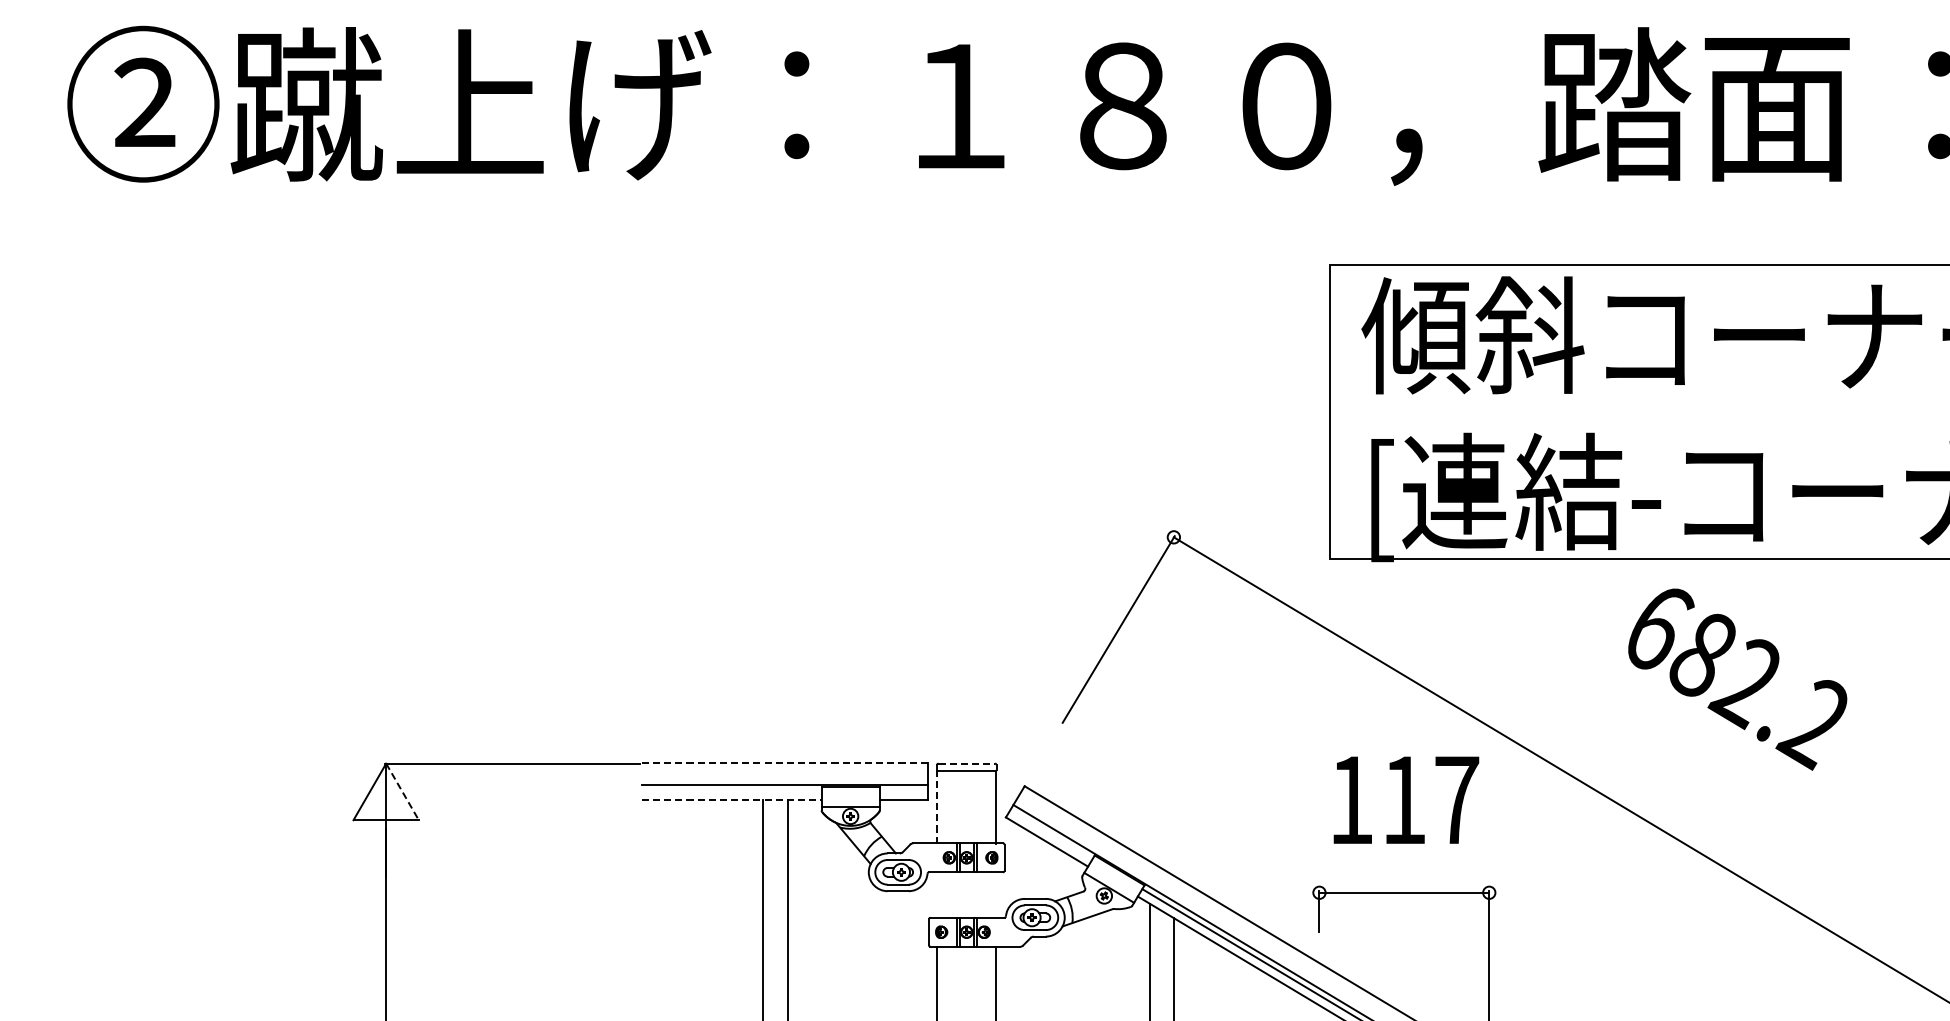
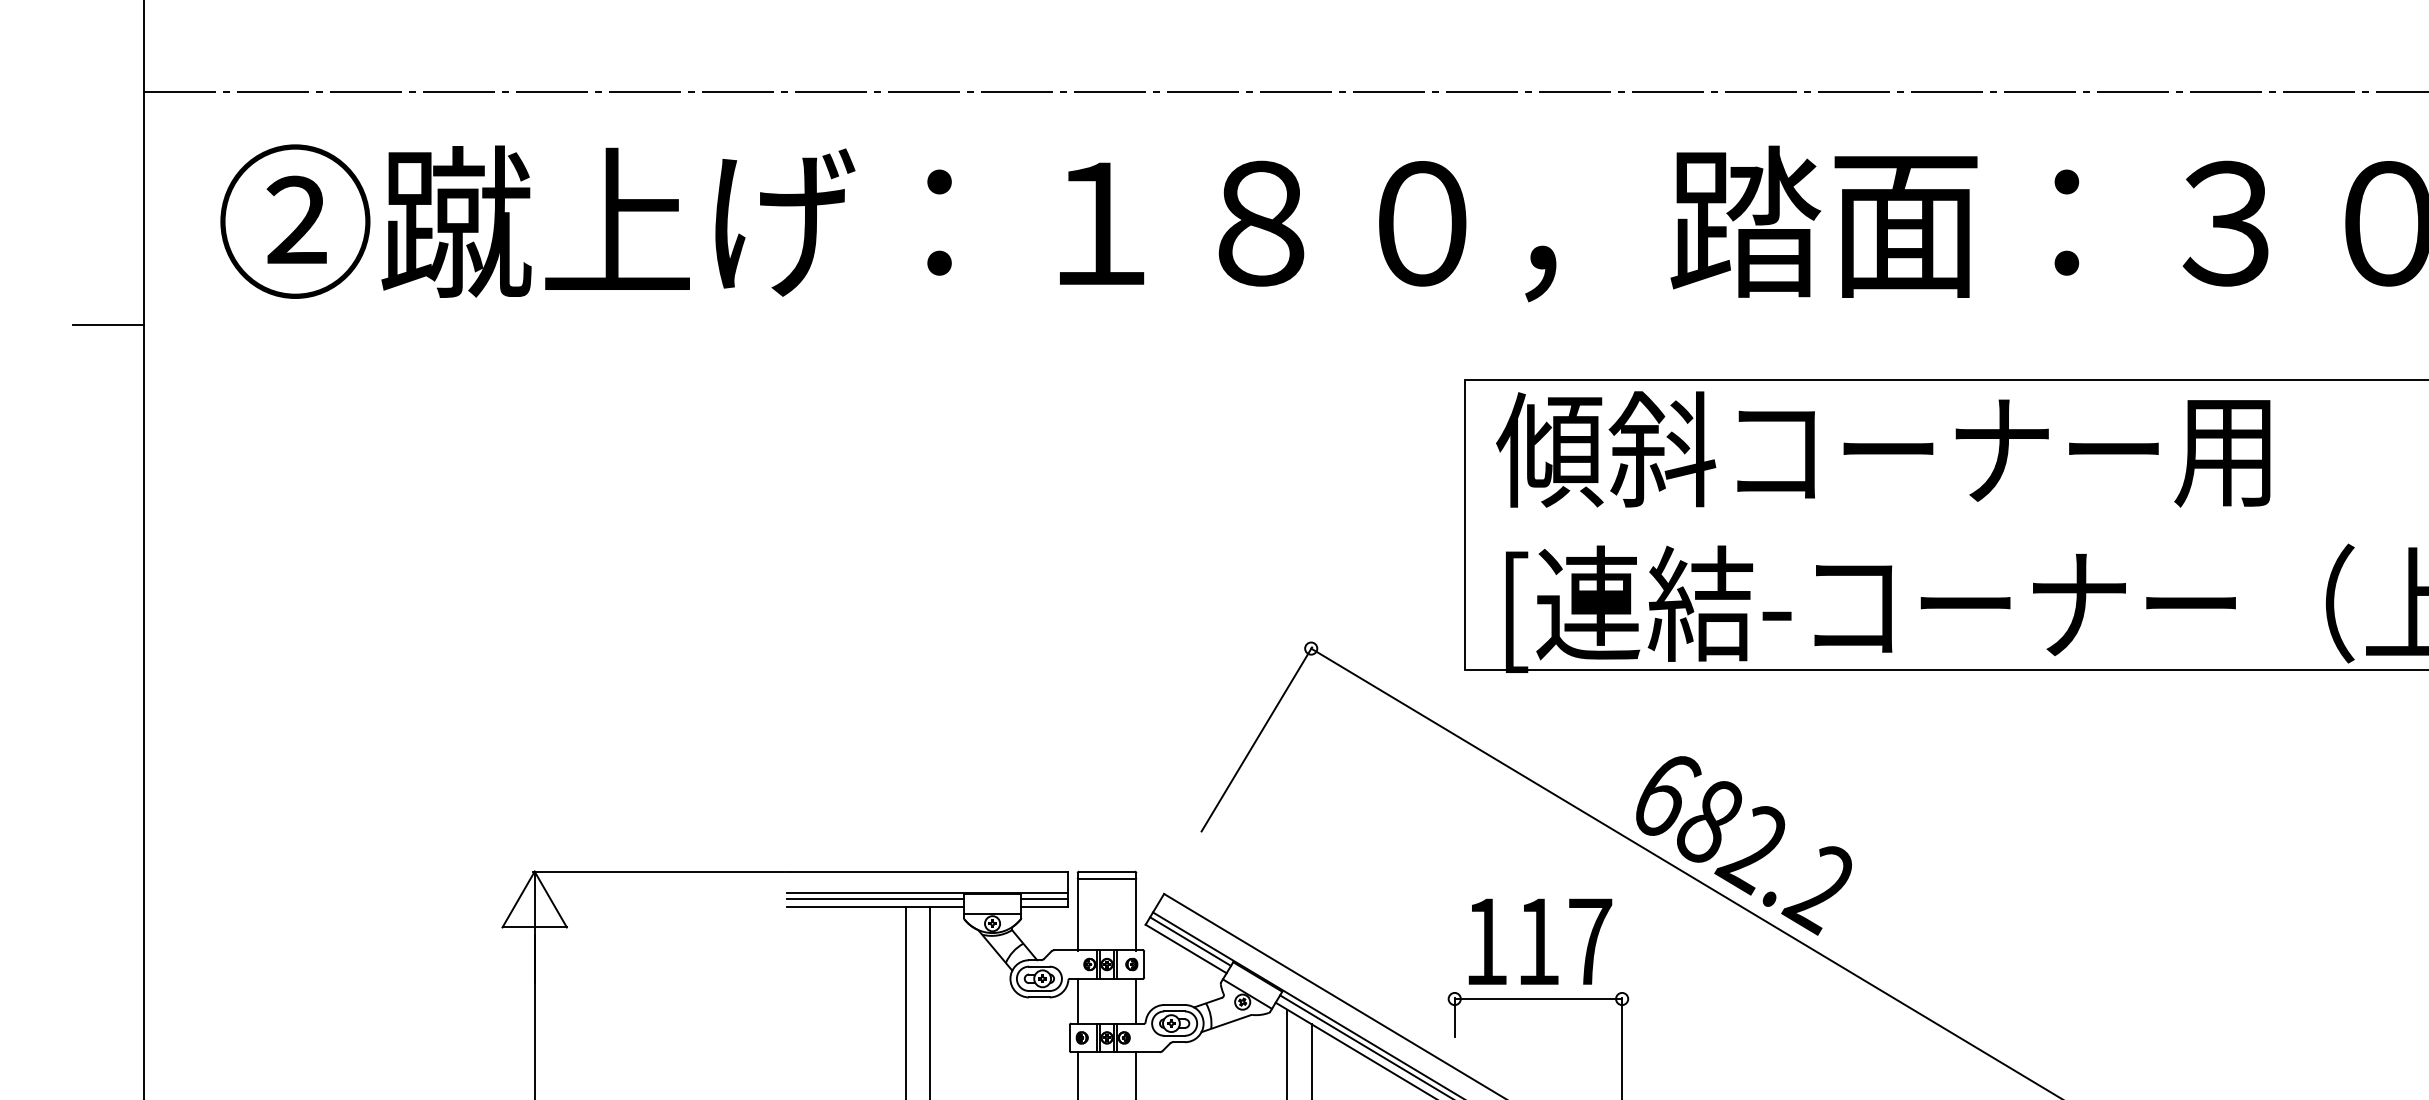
text: (1737, 679) -> (1743, 845), moved
line: (784, 763) -> (927, 871), dashed -> solid
line: (967, 763) -> (1107, 871), dashed -> solid
line: (730, 790) -> (874, 898), added
line: (903, 790) -> (1044, 898), added
line: (403, 791) -> (551, 899), dashed -> solid
line: (731, 799) -> (875, 907), dashed -> solid
text: (1406, 799) -> (1540, 941), moved
line: (937, 807) -> (1078, 914), dashed -> solid
line: (1051, 834) -> (1190, 941), added
line: (937, 894) -> (1078, 1000), added
line: (995, 894) -> (1135, 1000), added

